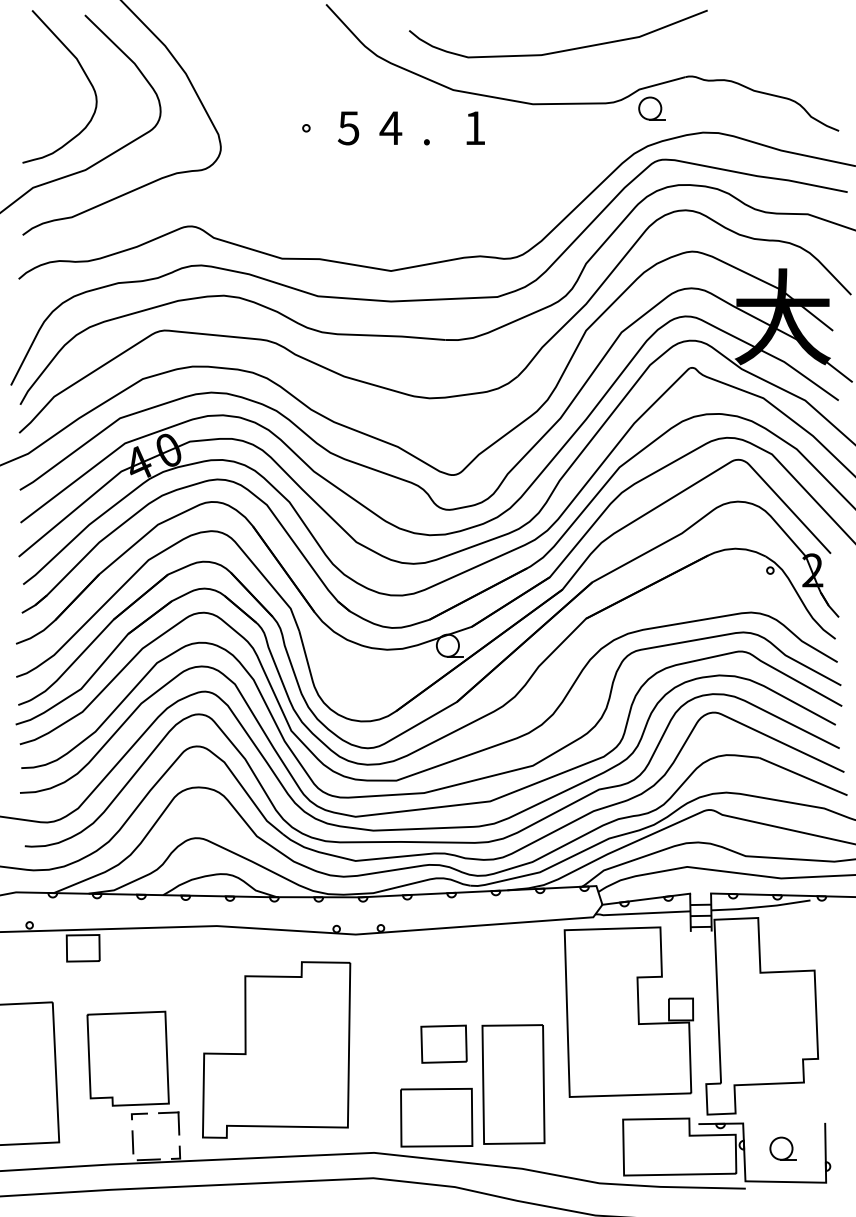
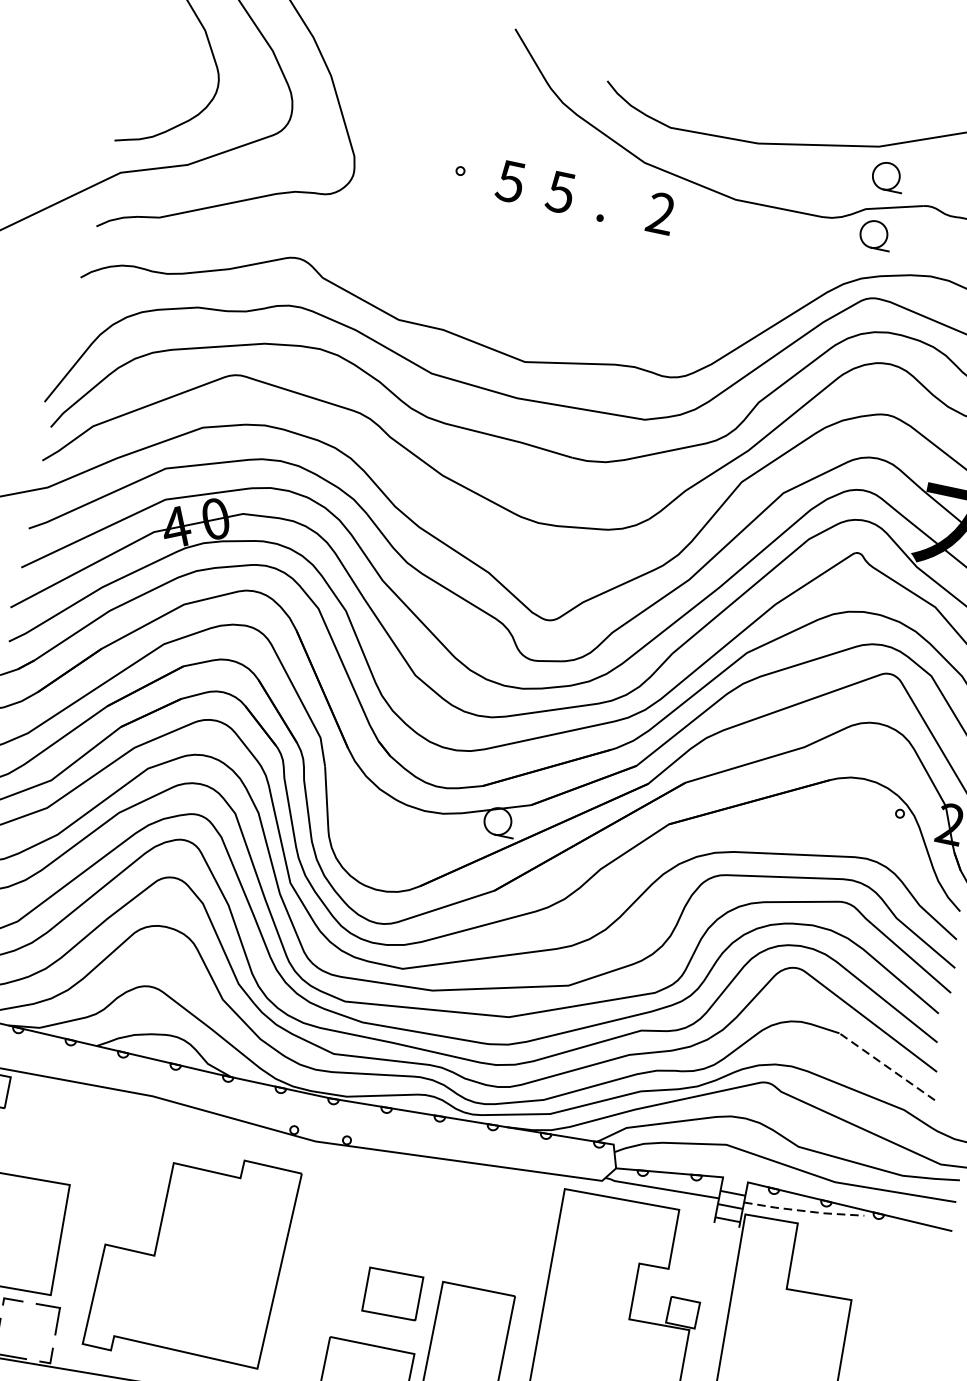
part: (651, 59) -> (887, 176), added
text: (474, 127) -> (660, 212), 1 -> 2
text: (390, 128) -> (560, 192), 4 -> 5
line: (803, 776) -> (887, 1066), solid -> dashed
line: (761, 906) -> (804, 1210), solid -> dashed

